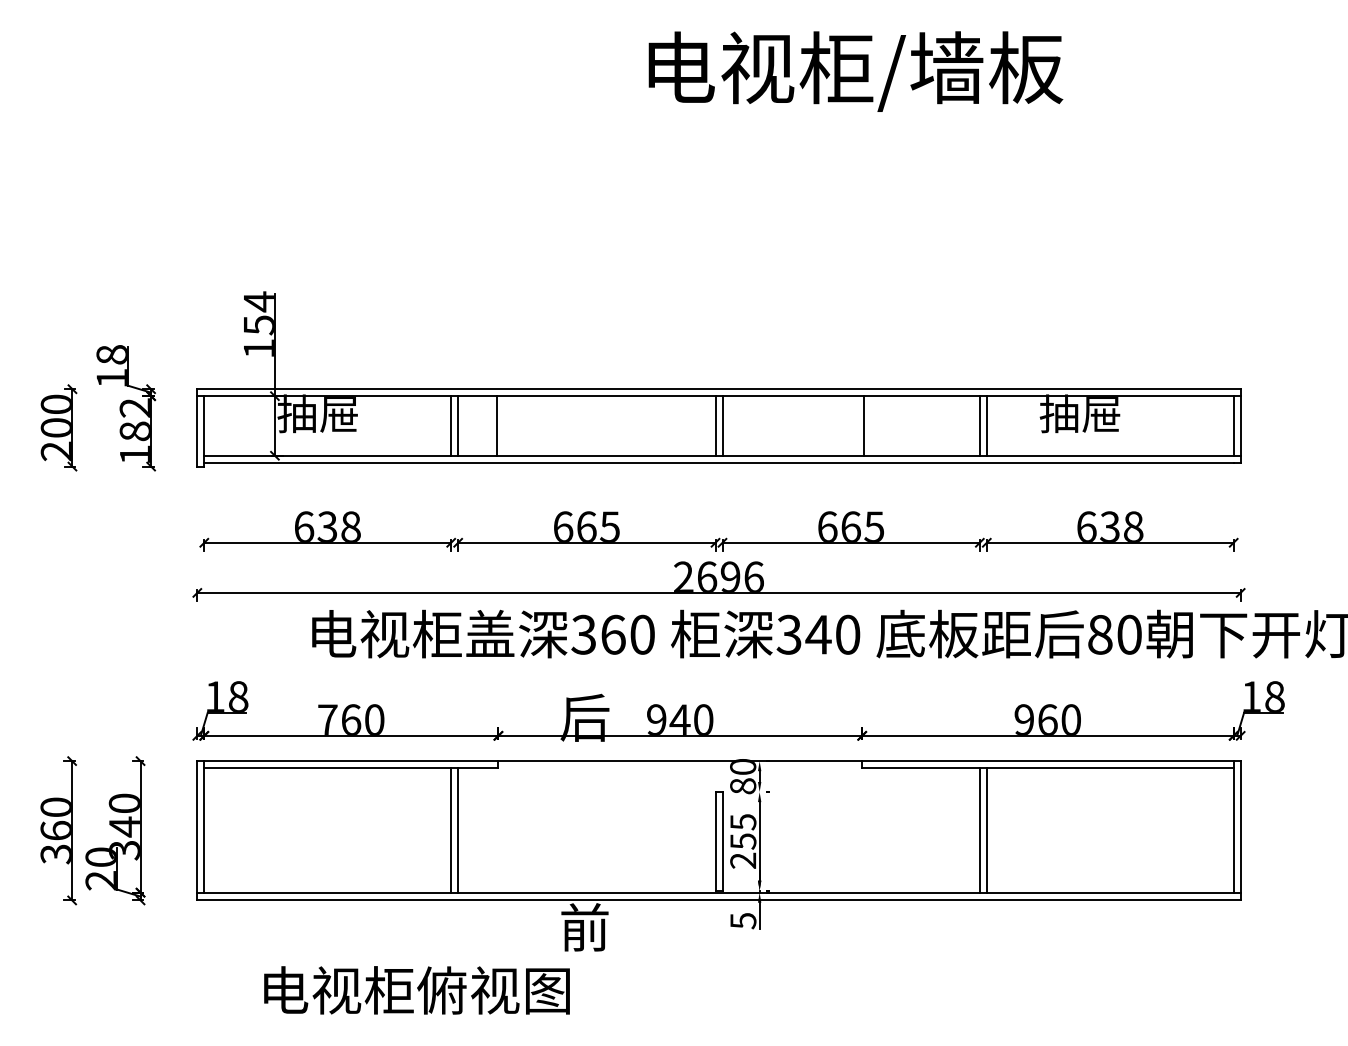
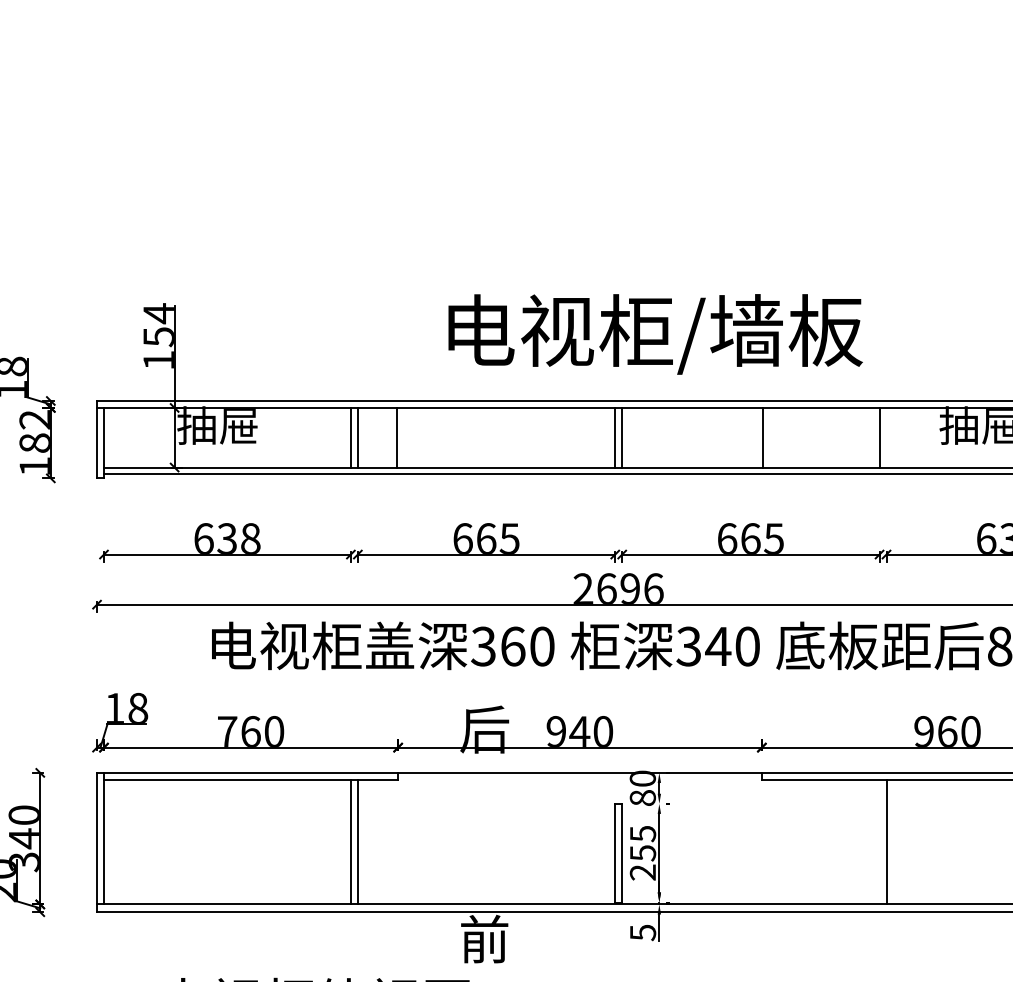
text: (855, 71) -> (655, 334), moved
line: (986, 425) -> (886, 437), removed
line: (979, 830) -> (879, 842), removed

